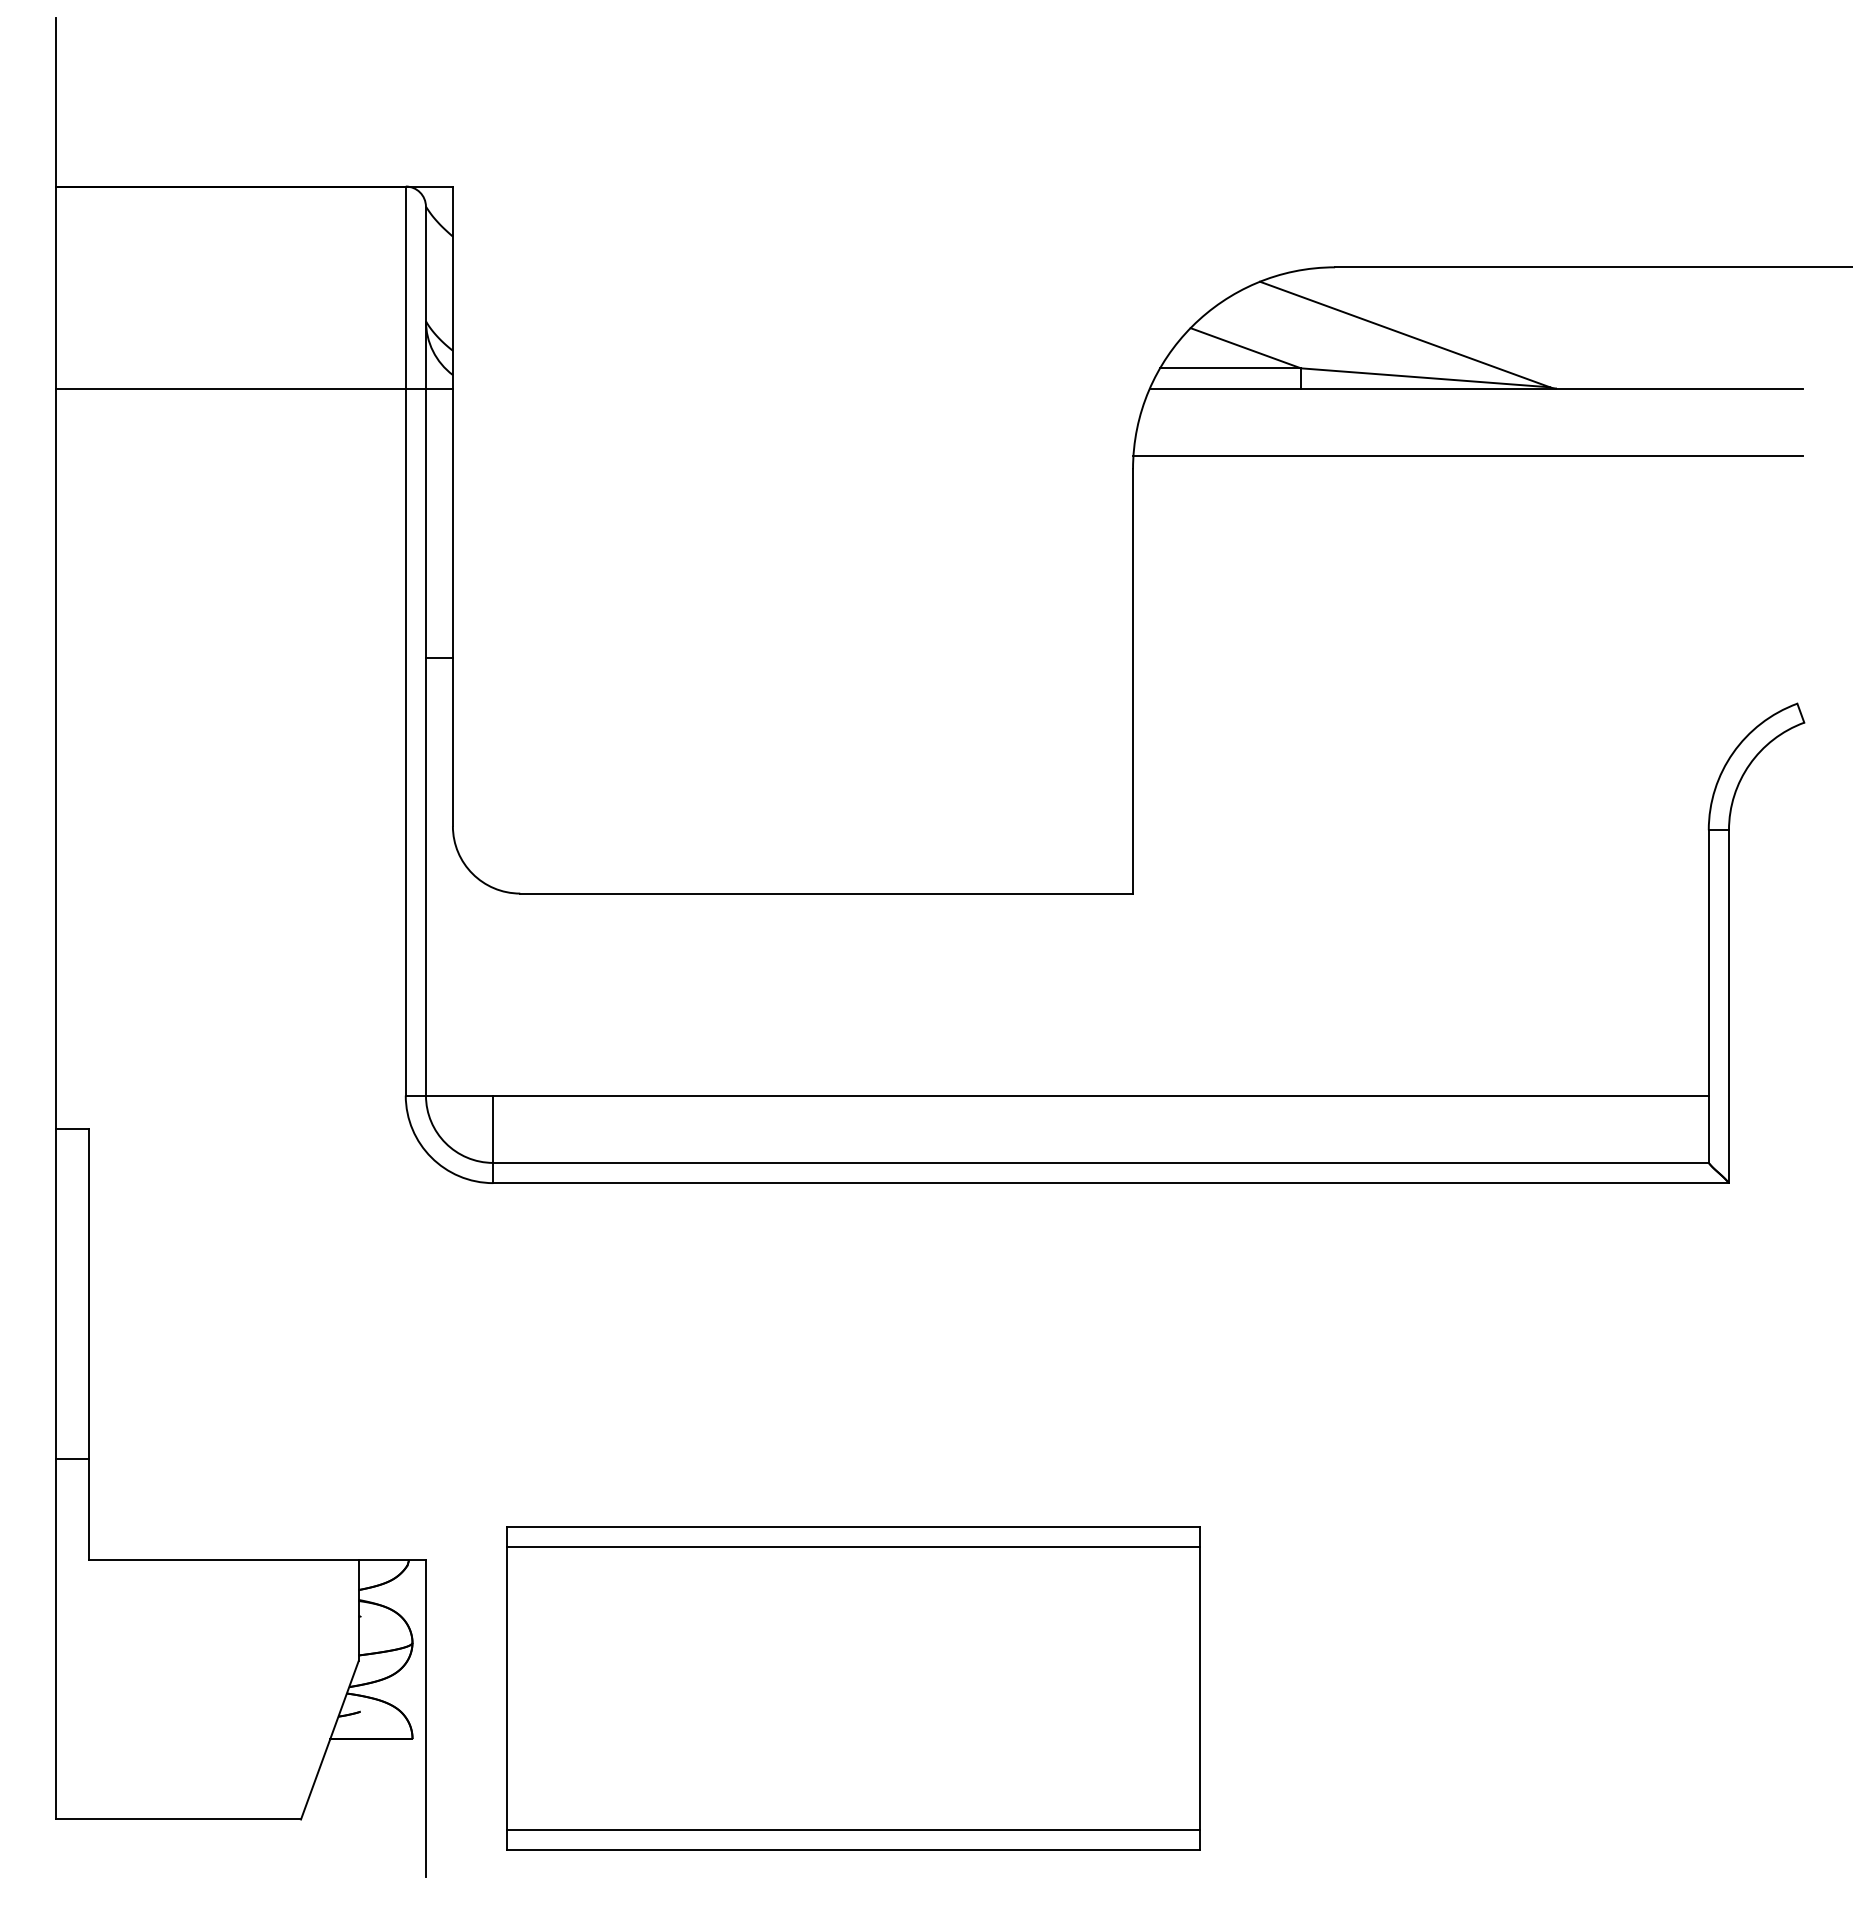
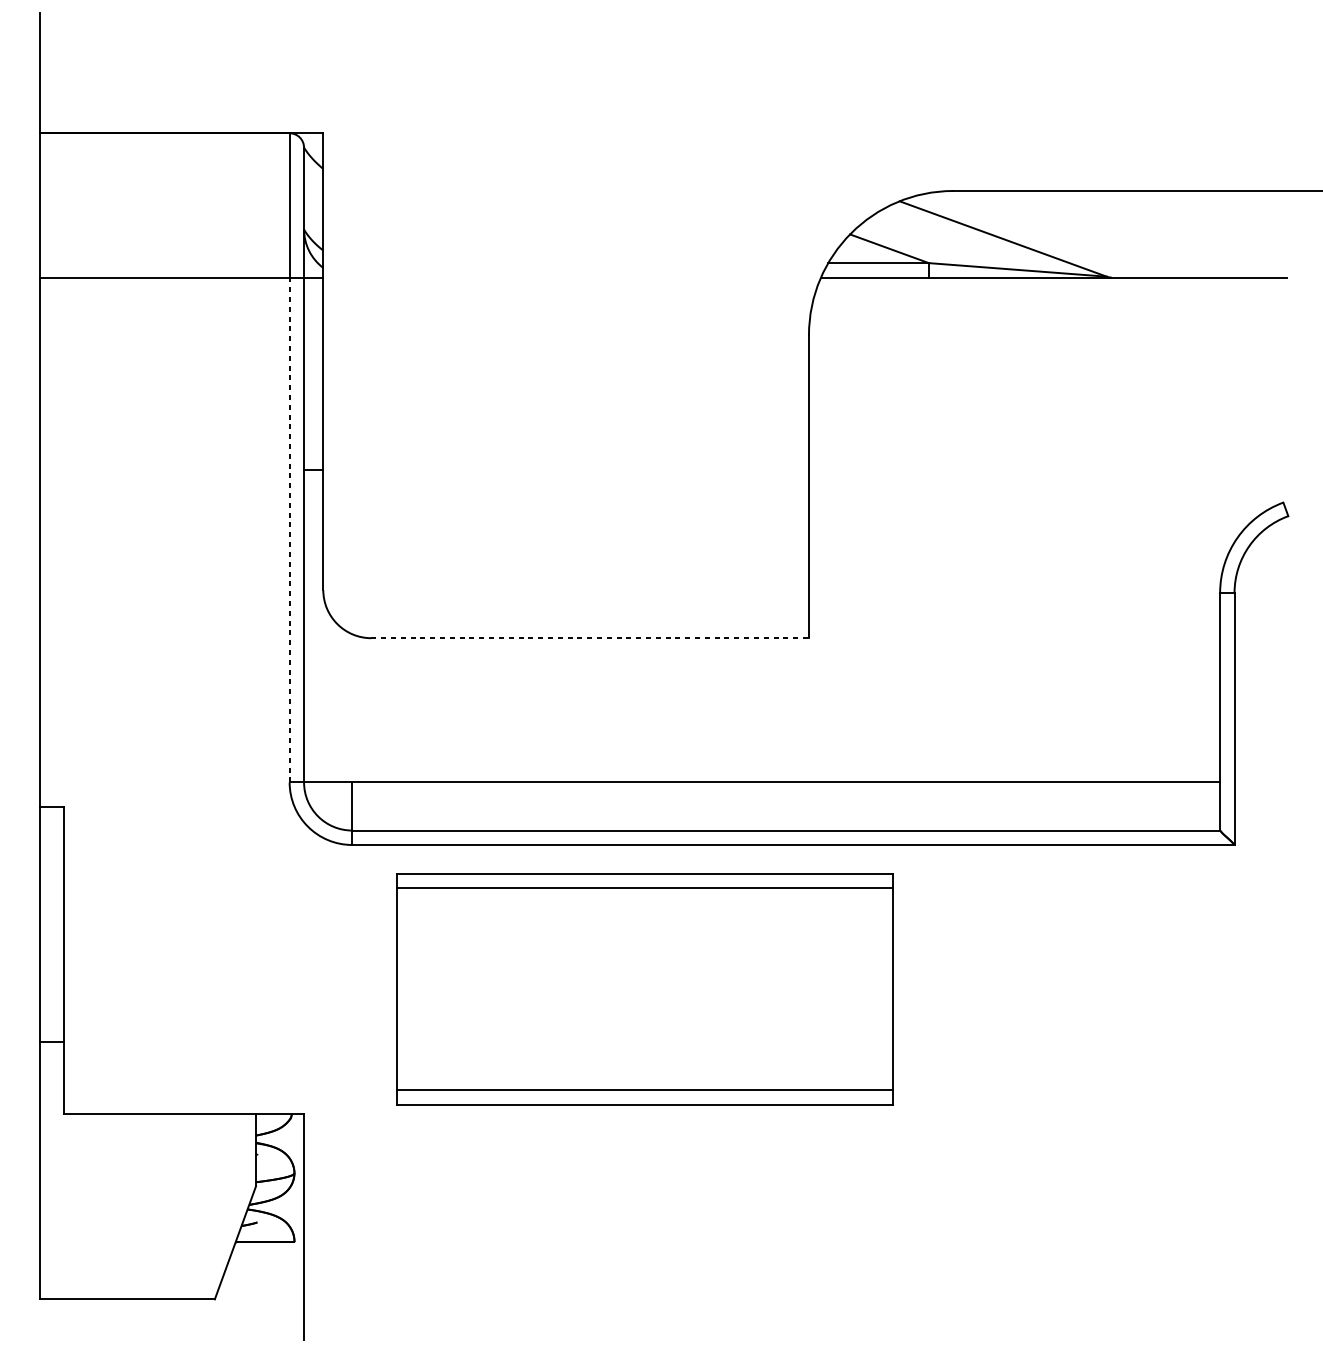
line: (1467, 455) -> (1047, 325), removed
line: (405, 742) -> (289, 530), solid -> dashed
line: (827, 893) -> (590, 638), solid -> dashed
part: (853, 1688) -> (645, 989), moved

